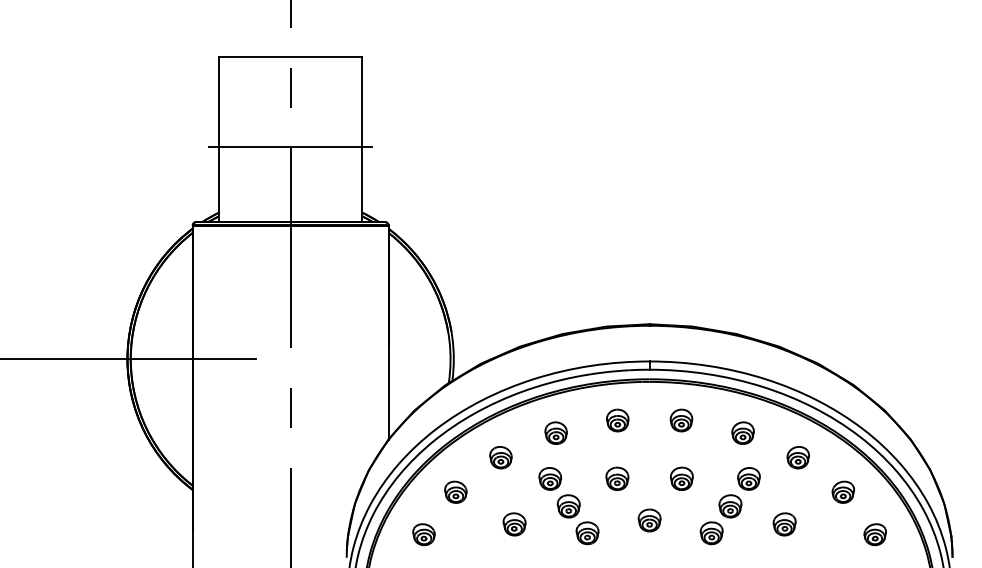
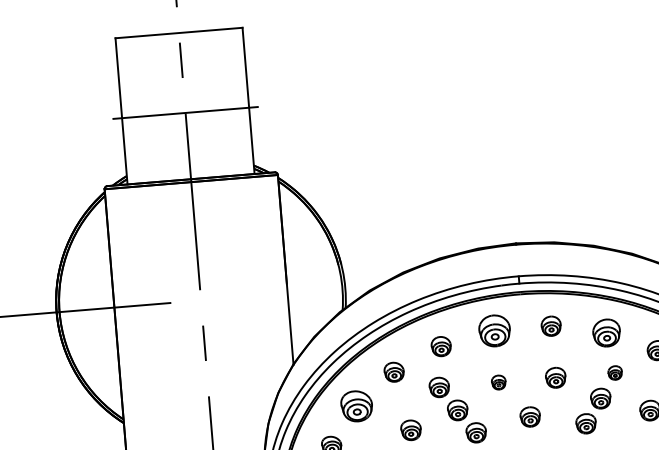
part: (617, 420) -> (494, 330), size x1.6
part: (742, 432) -> (606, 332), size x1.4
part: (617, 478) -> (498, 382), size x0.7
part: (748, 478) -> (614, 372), size x0.7
part: (455, 491) -> (356, 405), size x1.6

